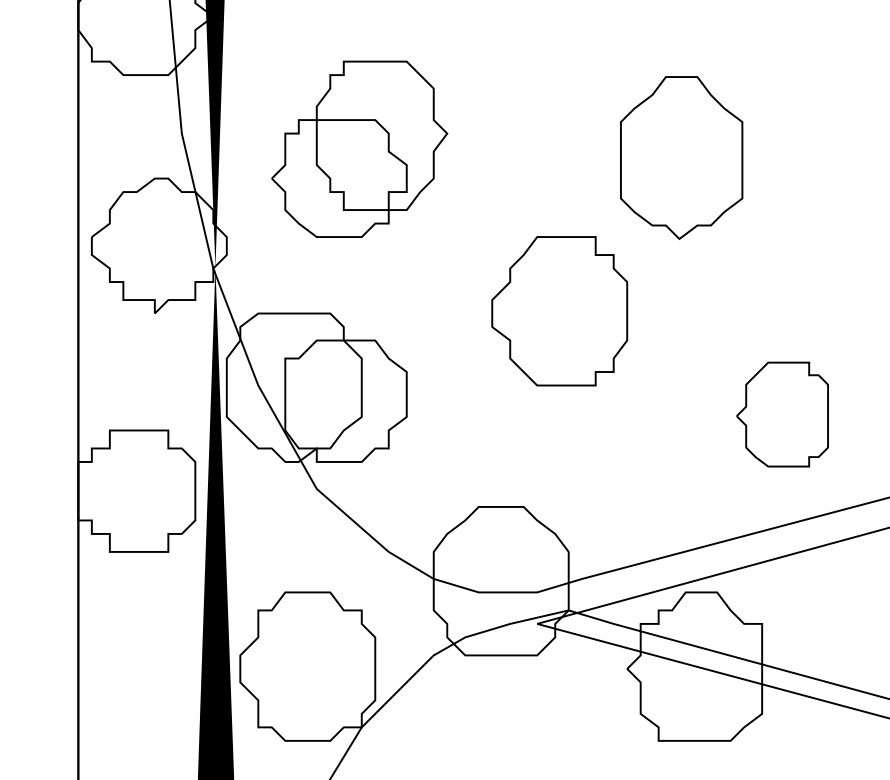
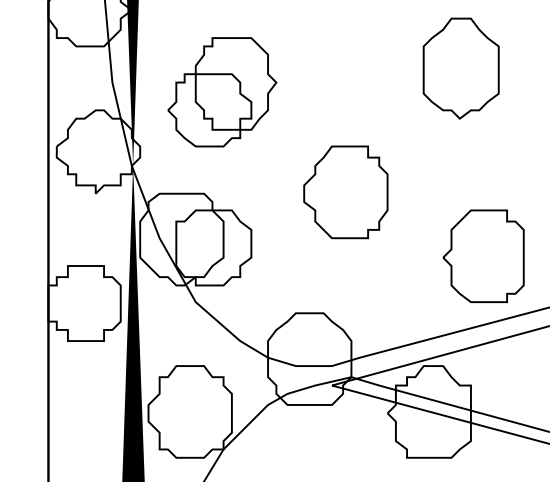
part: (680, 157) -> (460, 68), moved
part: (782, 413) -> (483, 255), size x1.43

